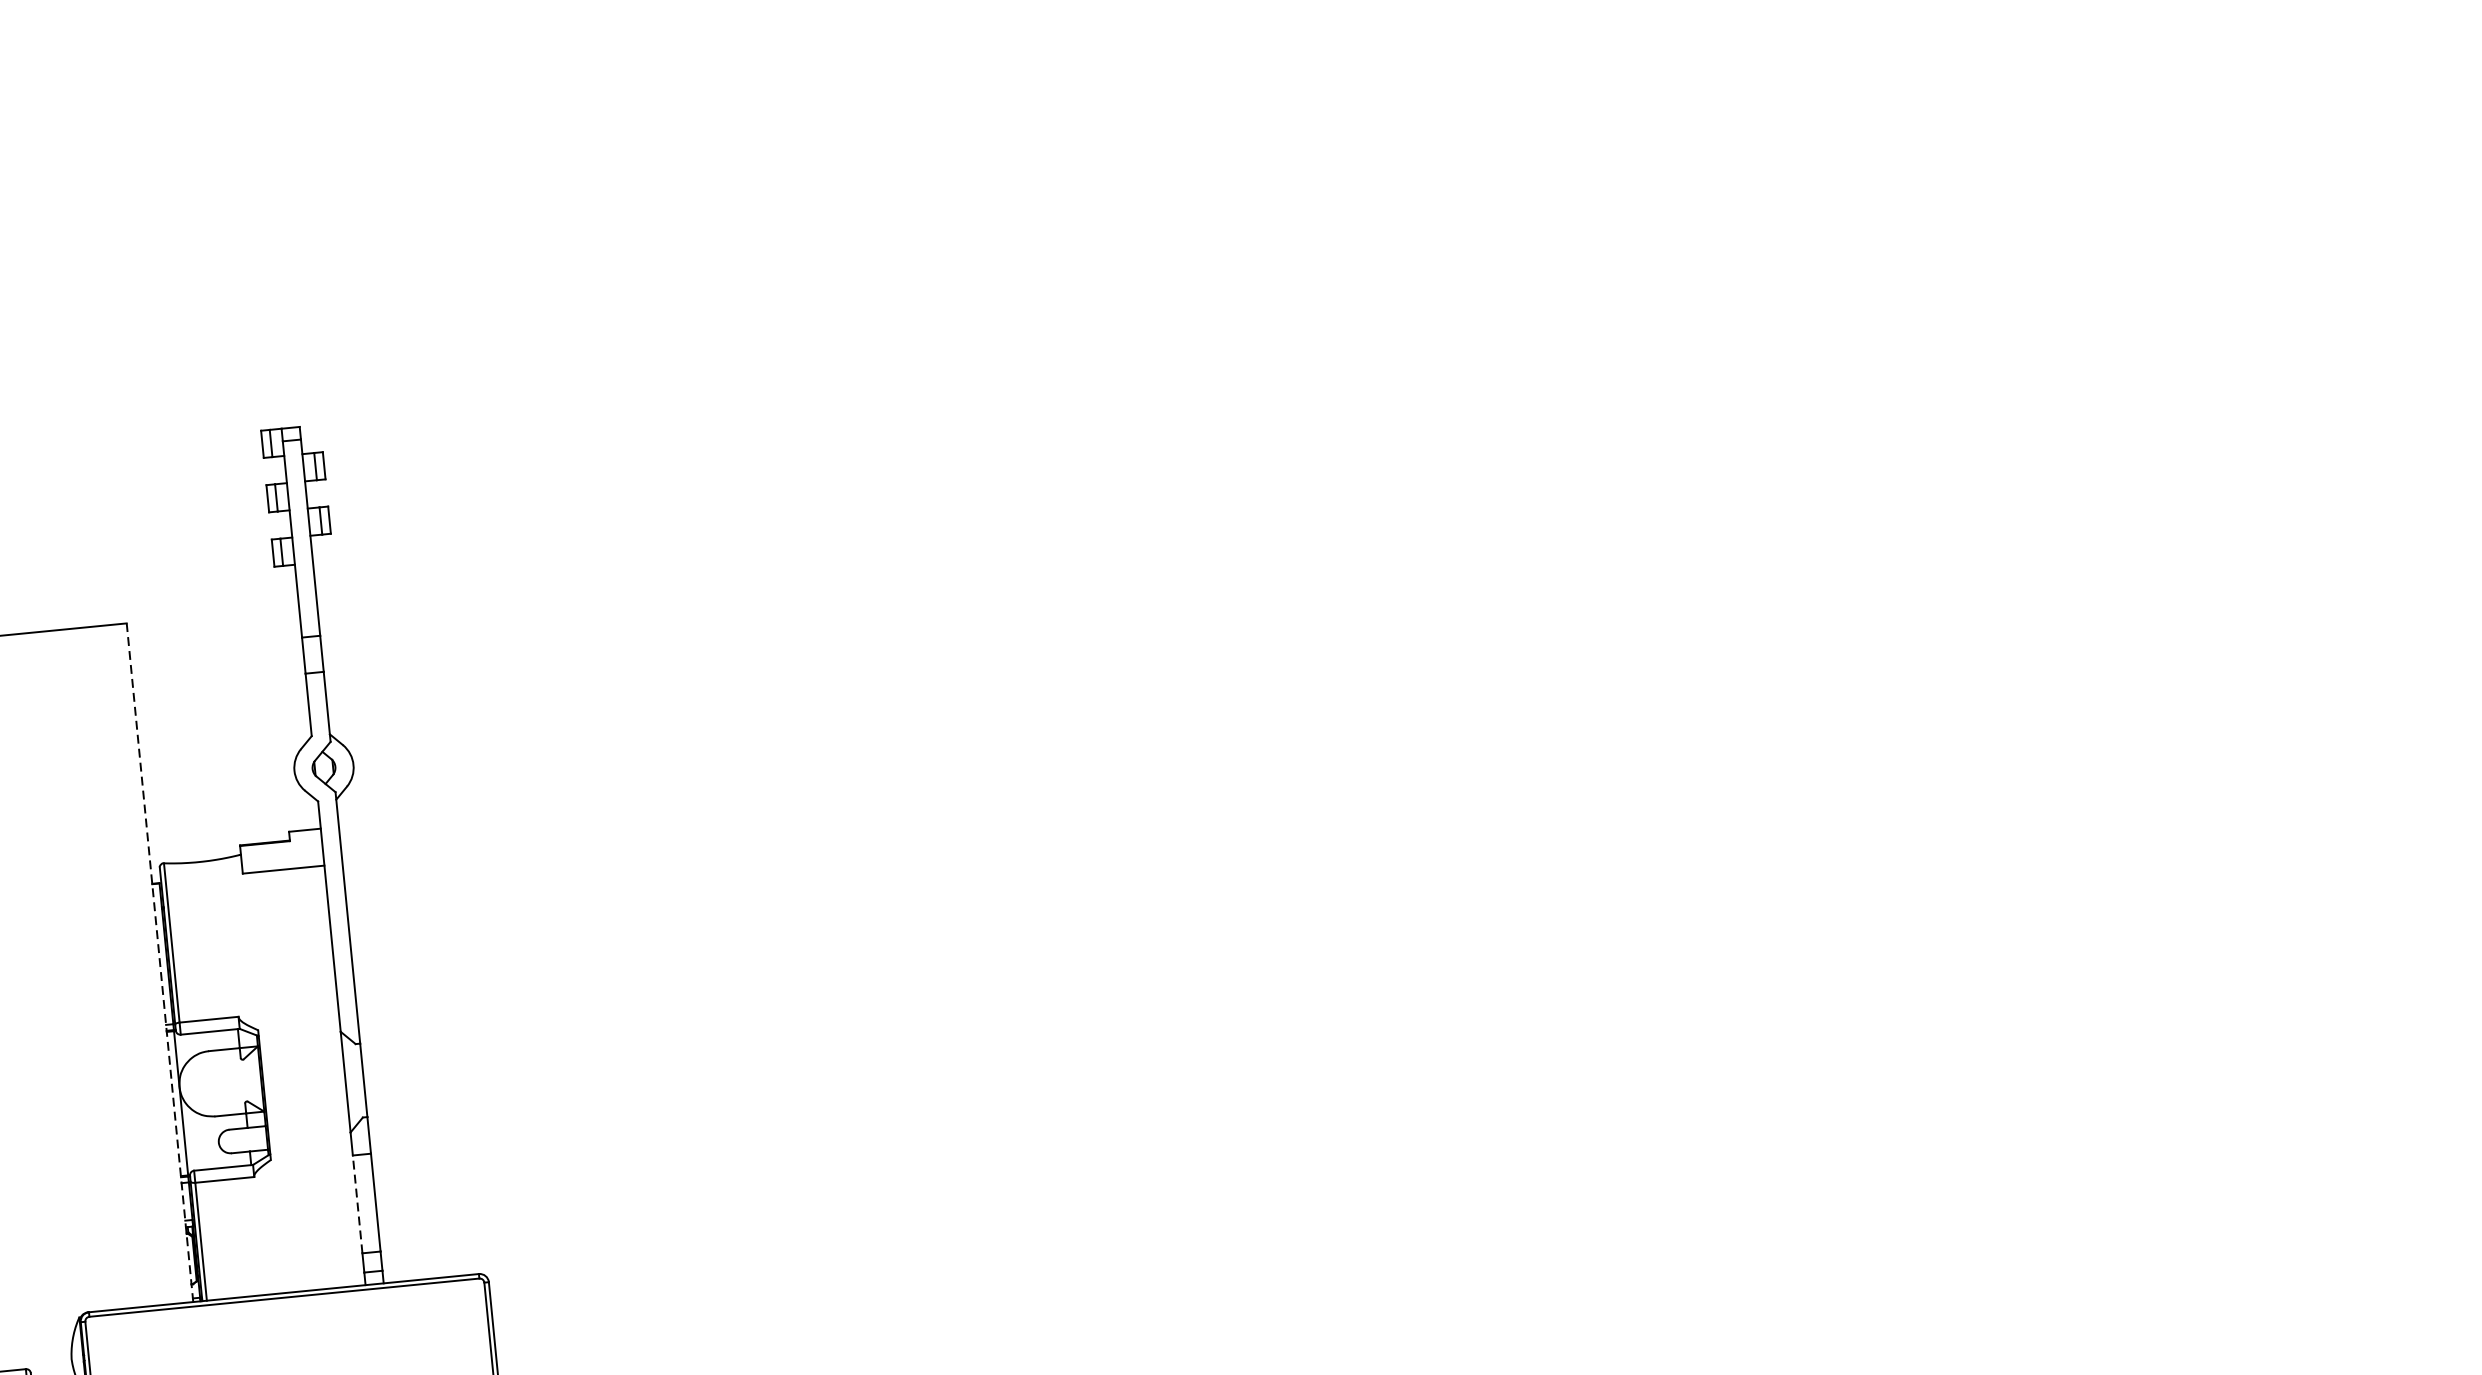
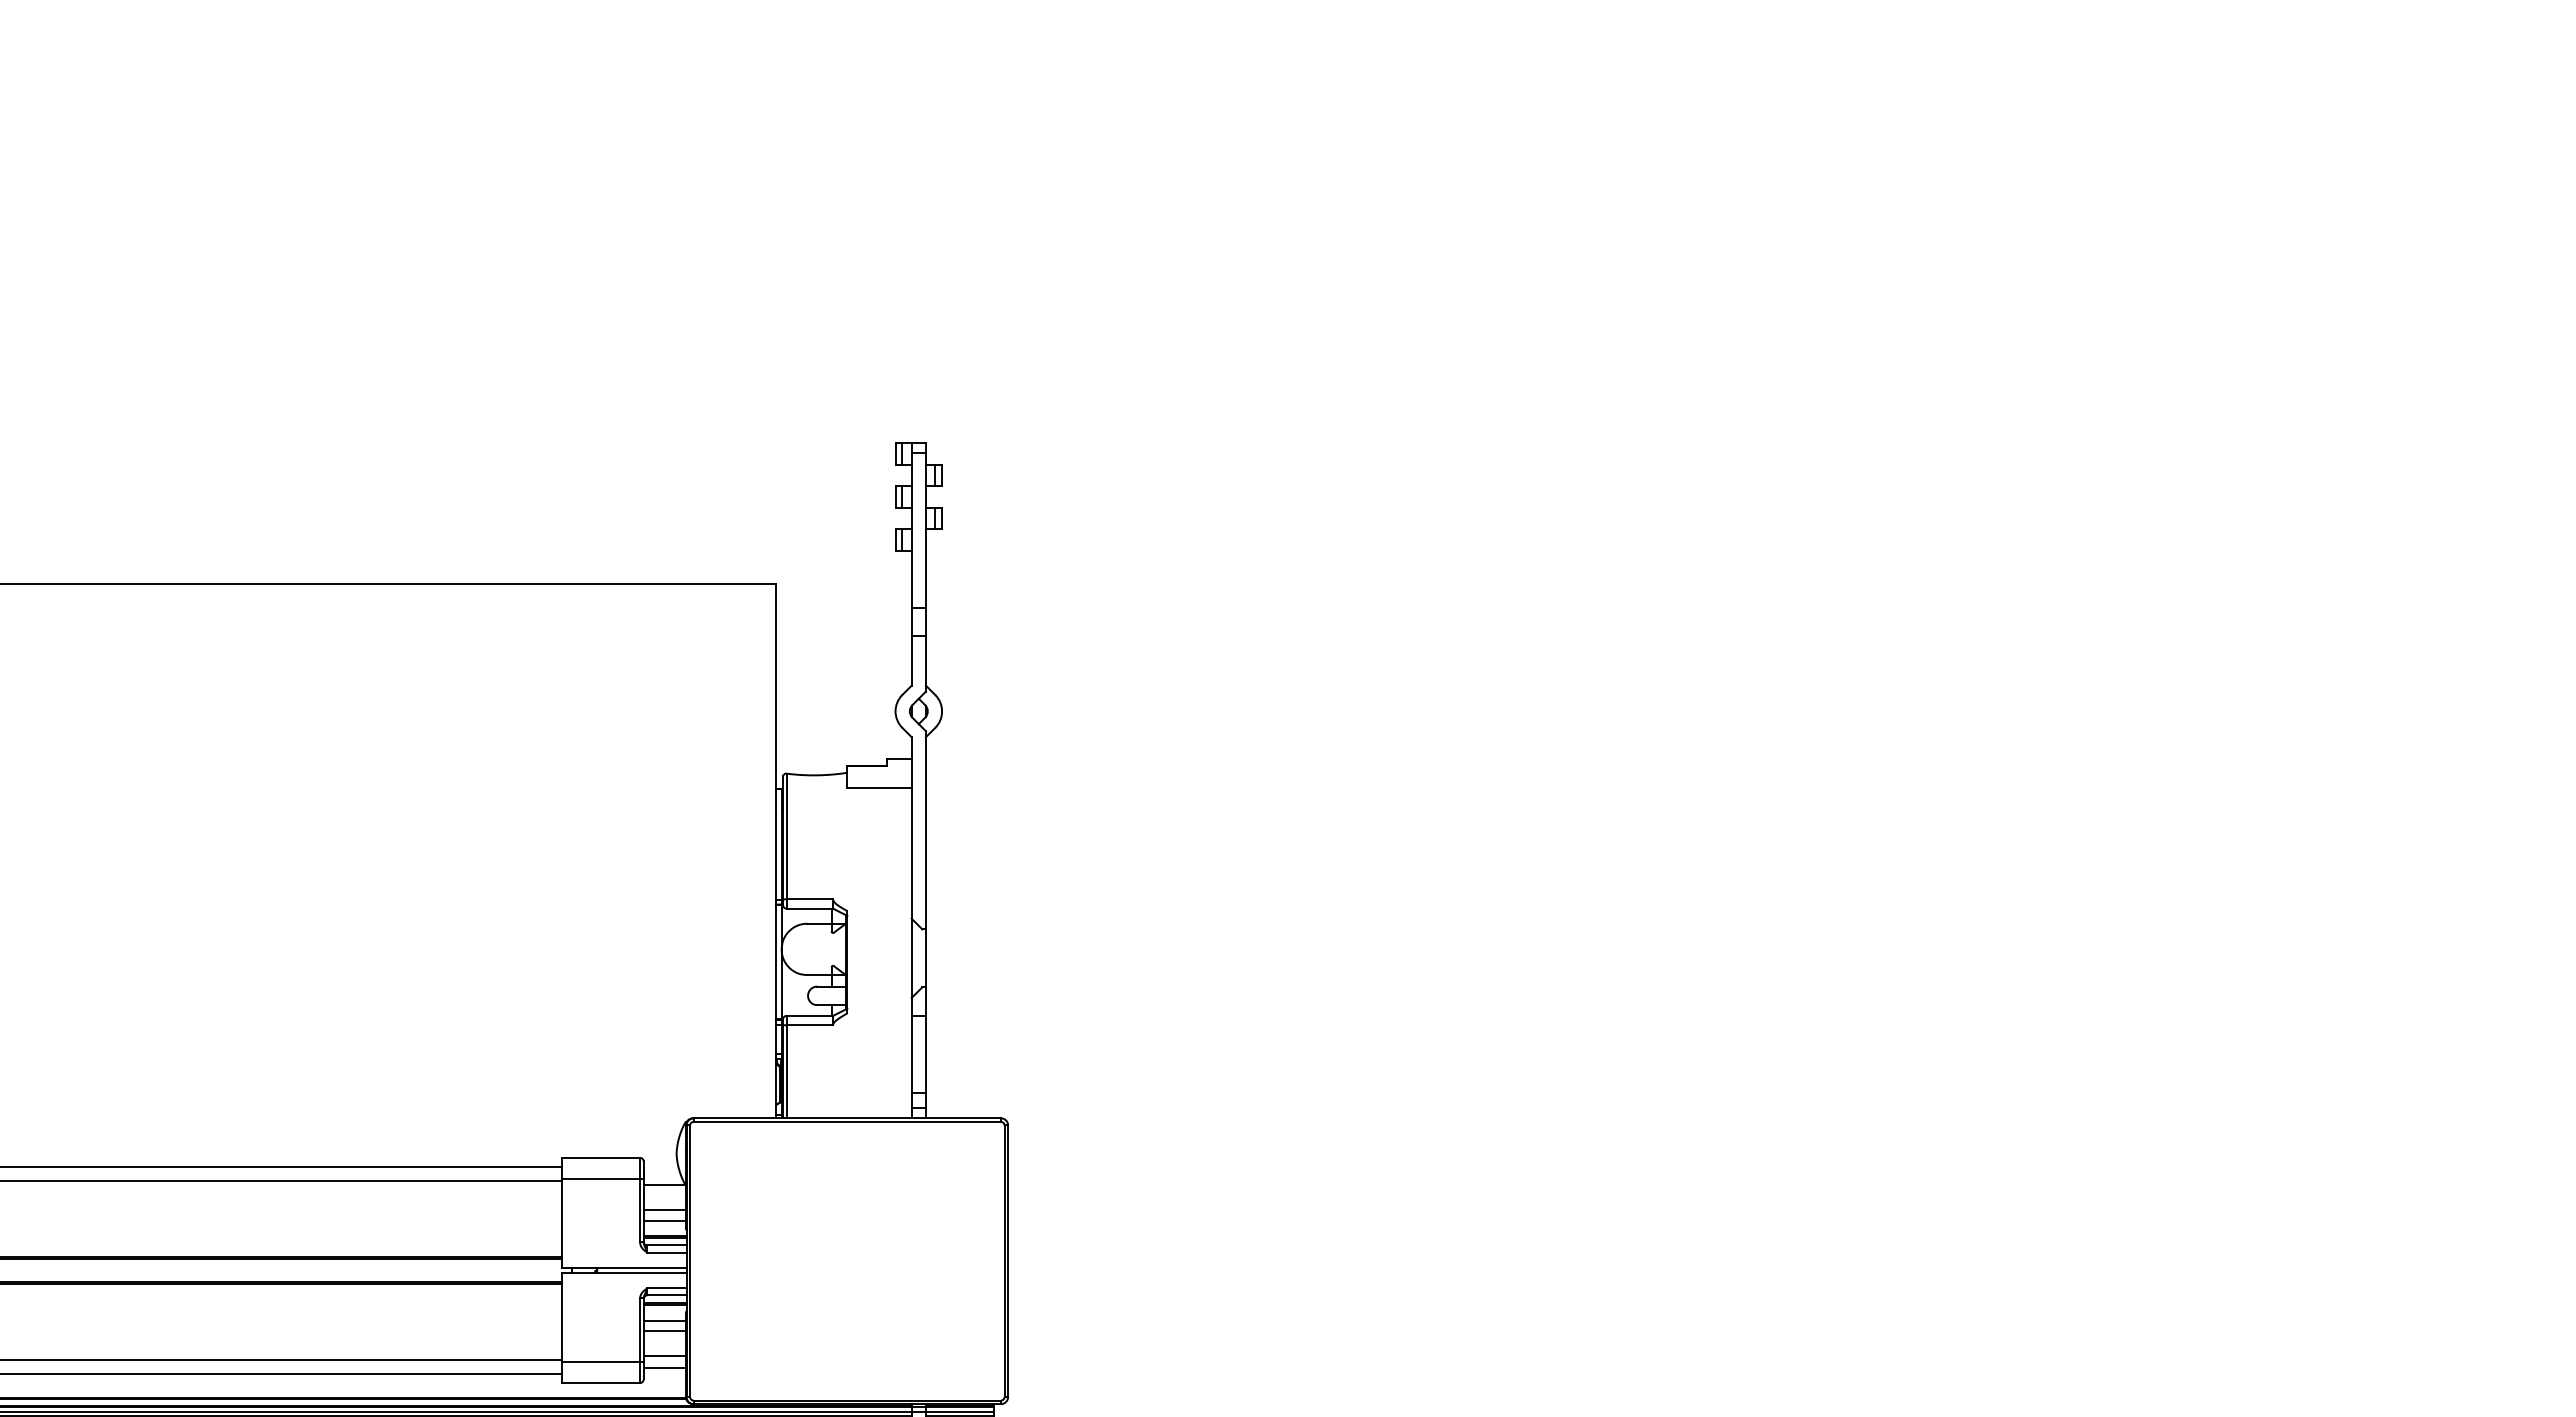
line: (159, 962) -> (775, 850), dashed -> solid
line: (357, 1204) -> (911, 1054), dashed -> solid

